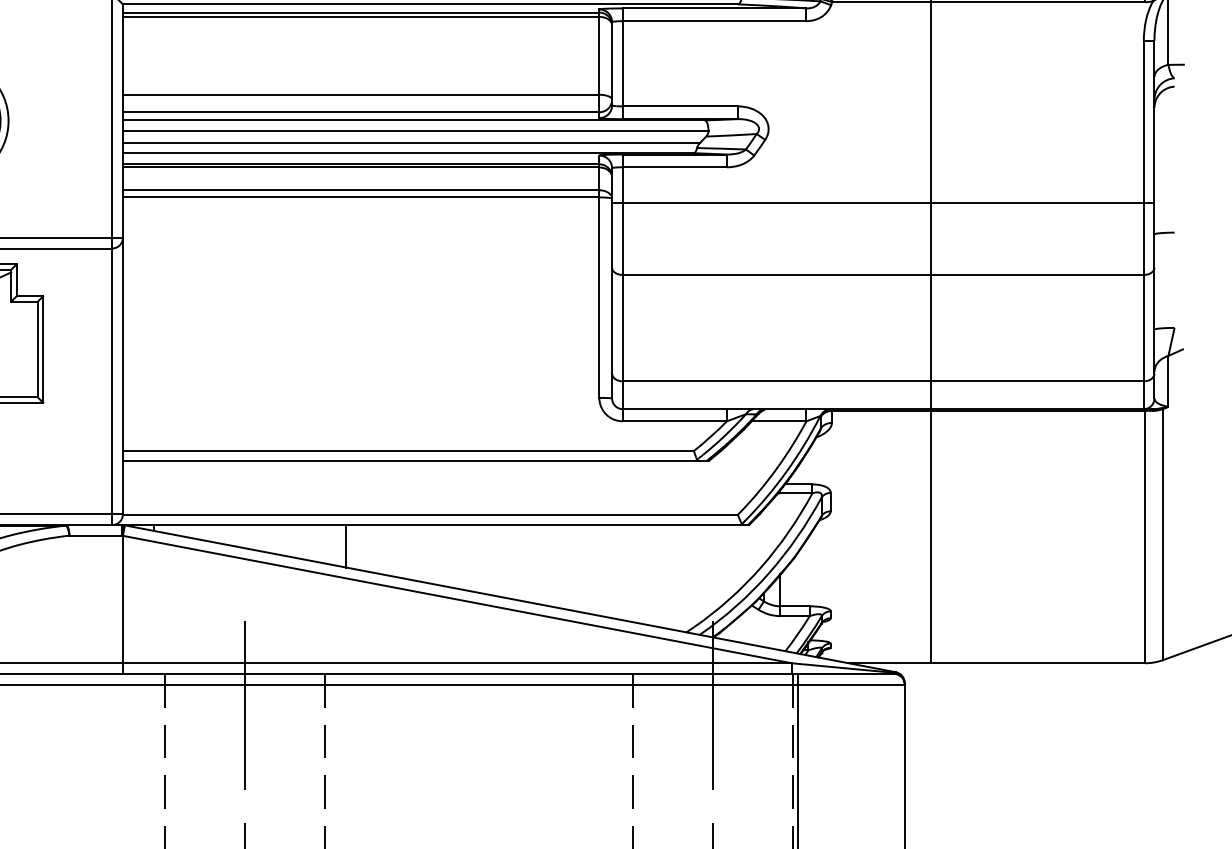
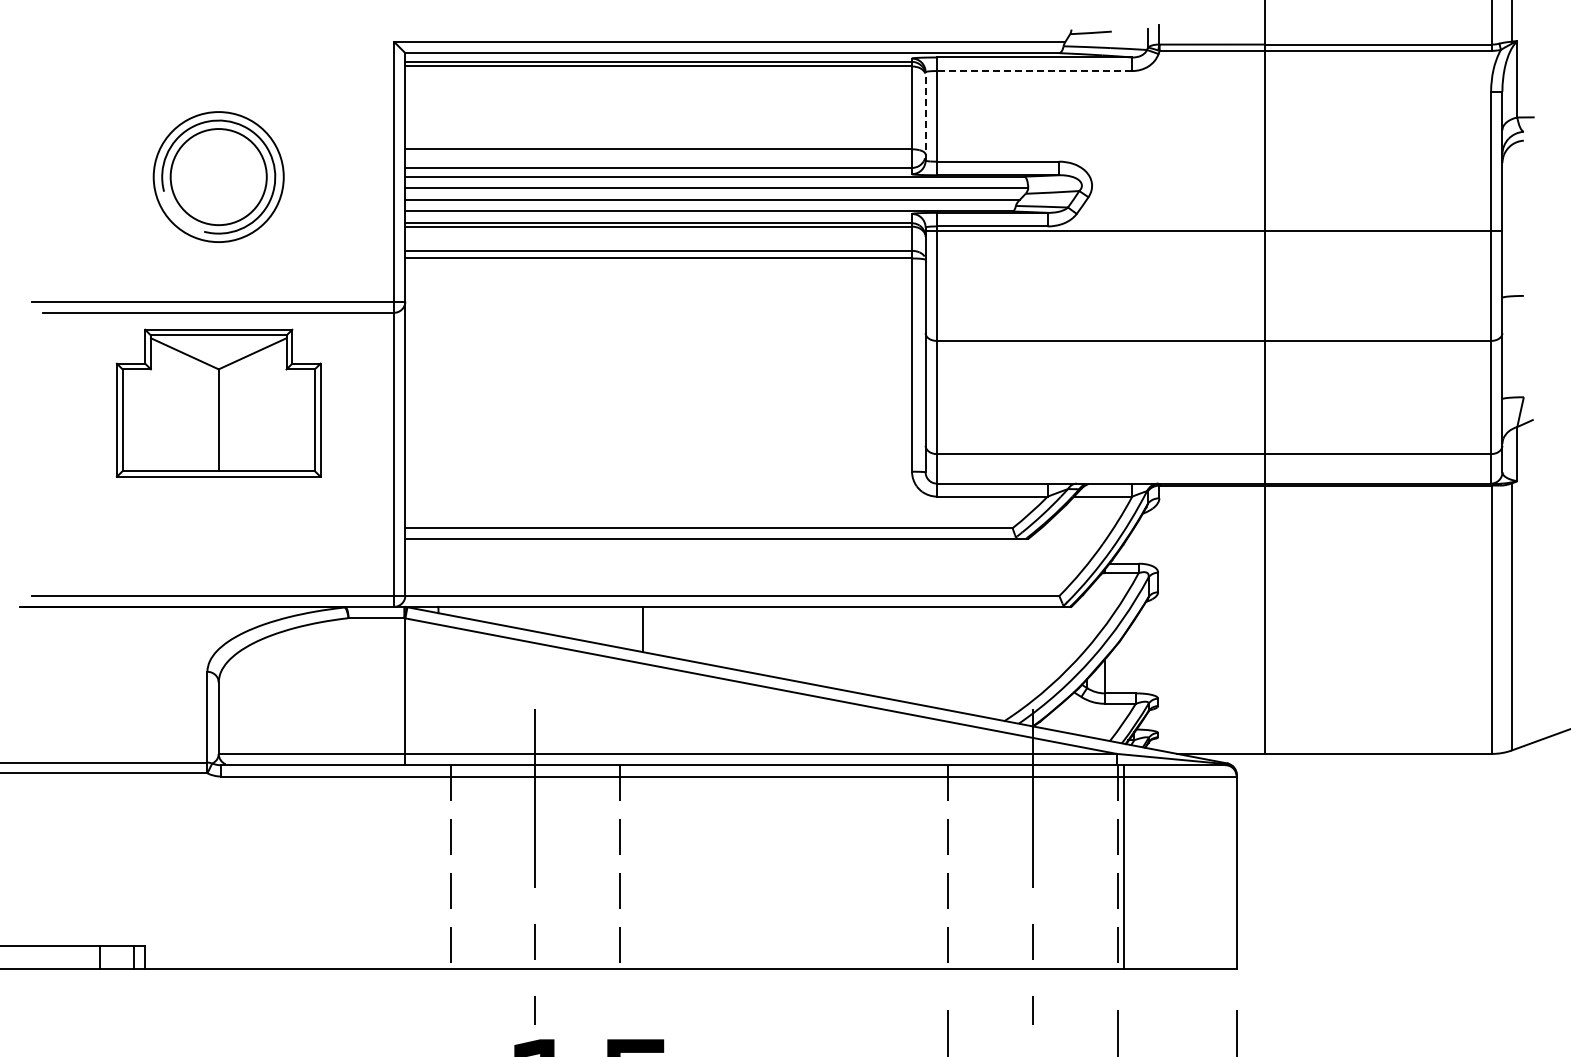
line: (714, 21) -> (1034, 71), solid -> dashed
line: (611, 62) -> (925, 115), solid -> dashed
line: (882, 203) -> (1213, 230), moved

